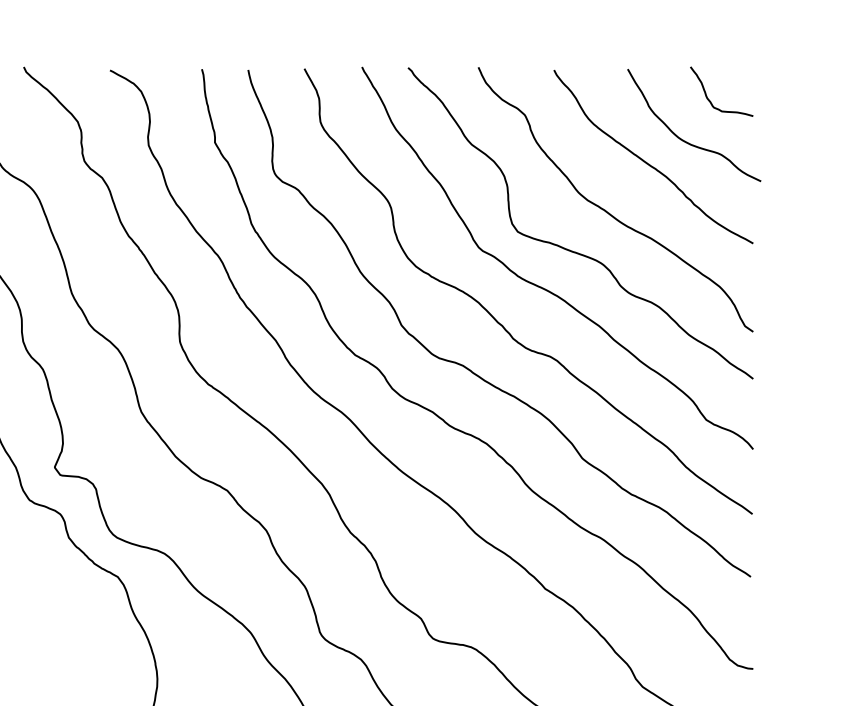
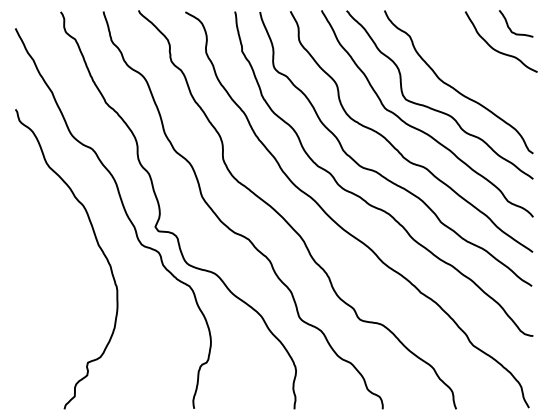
curve: (648, 161) -> (476, 61), removed

